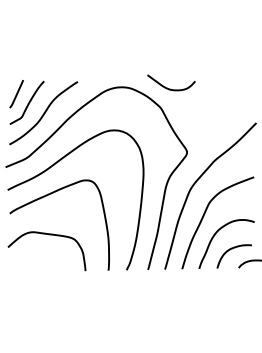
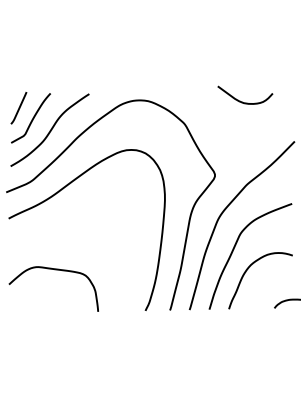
curve: (170, 88) -> (244, 101), moved
curve: (49, 195) -> (56, 224), removed
curve: (230, 250) -> (264, 288), removed

